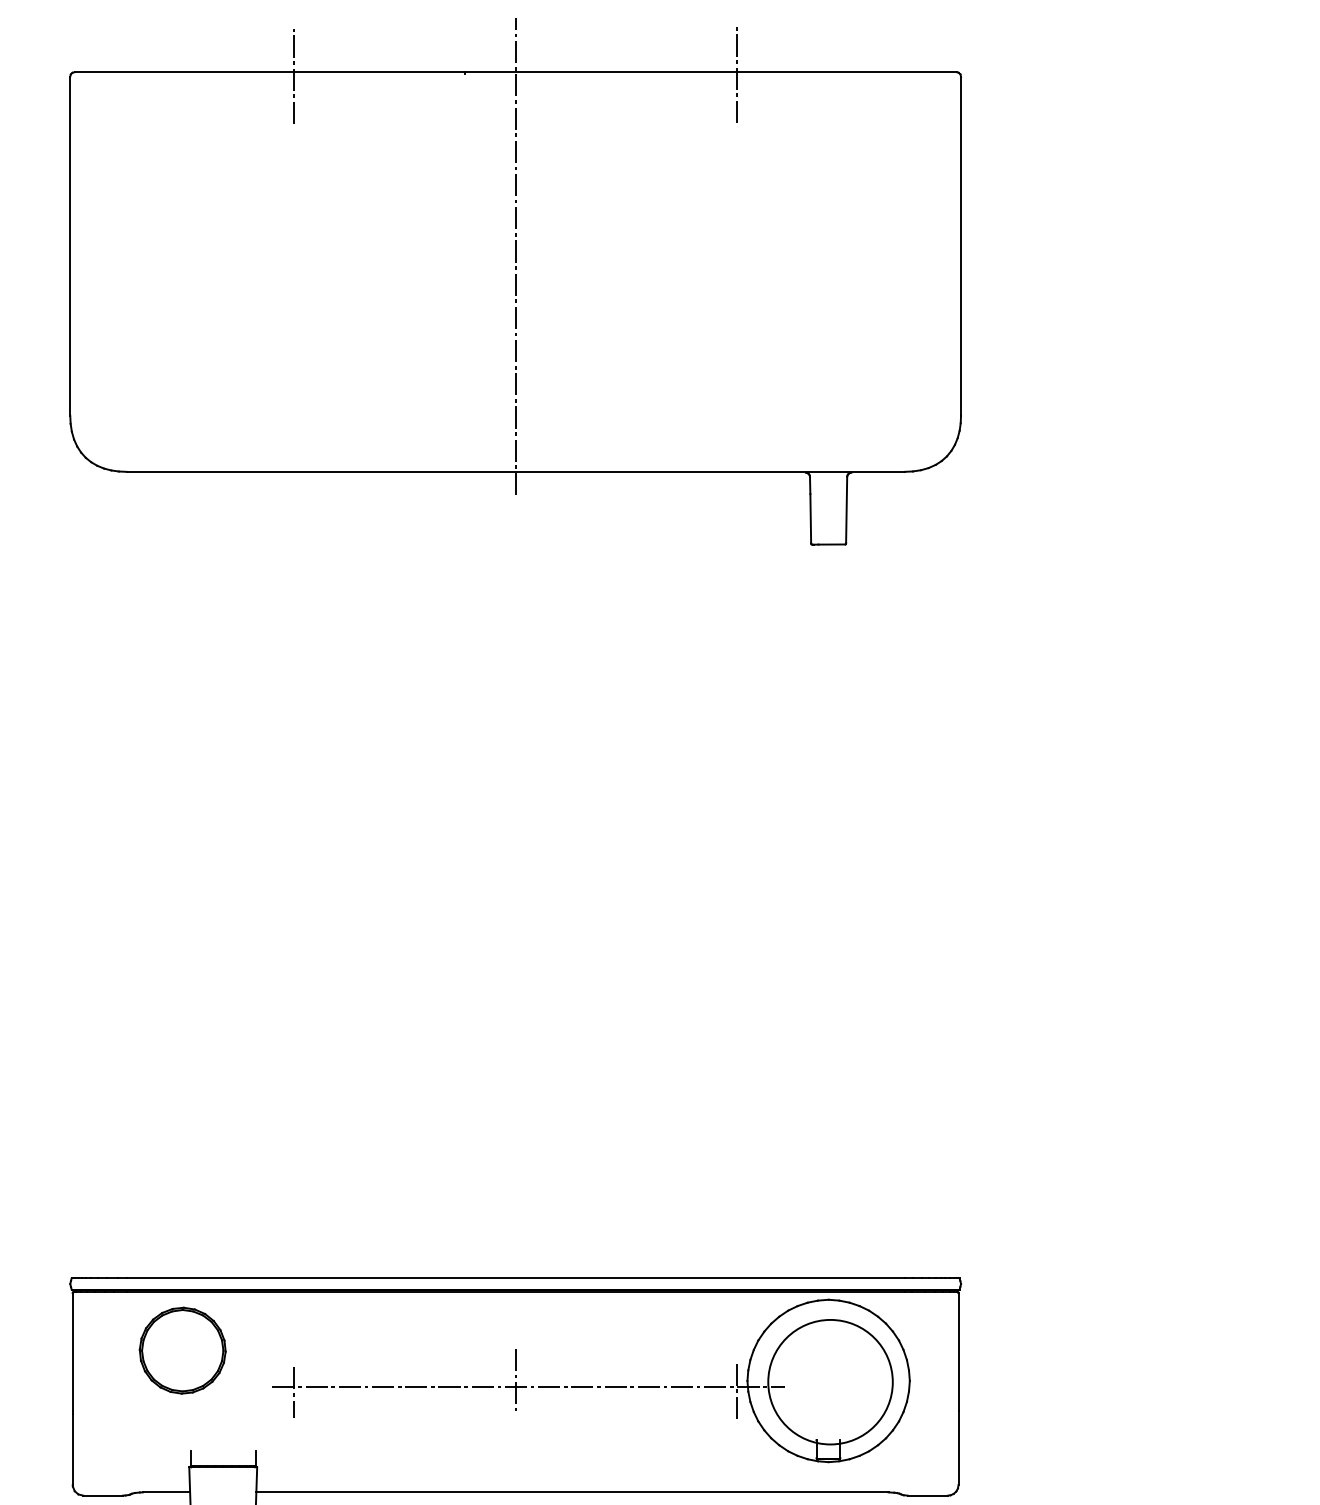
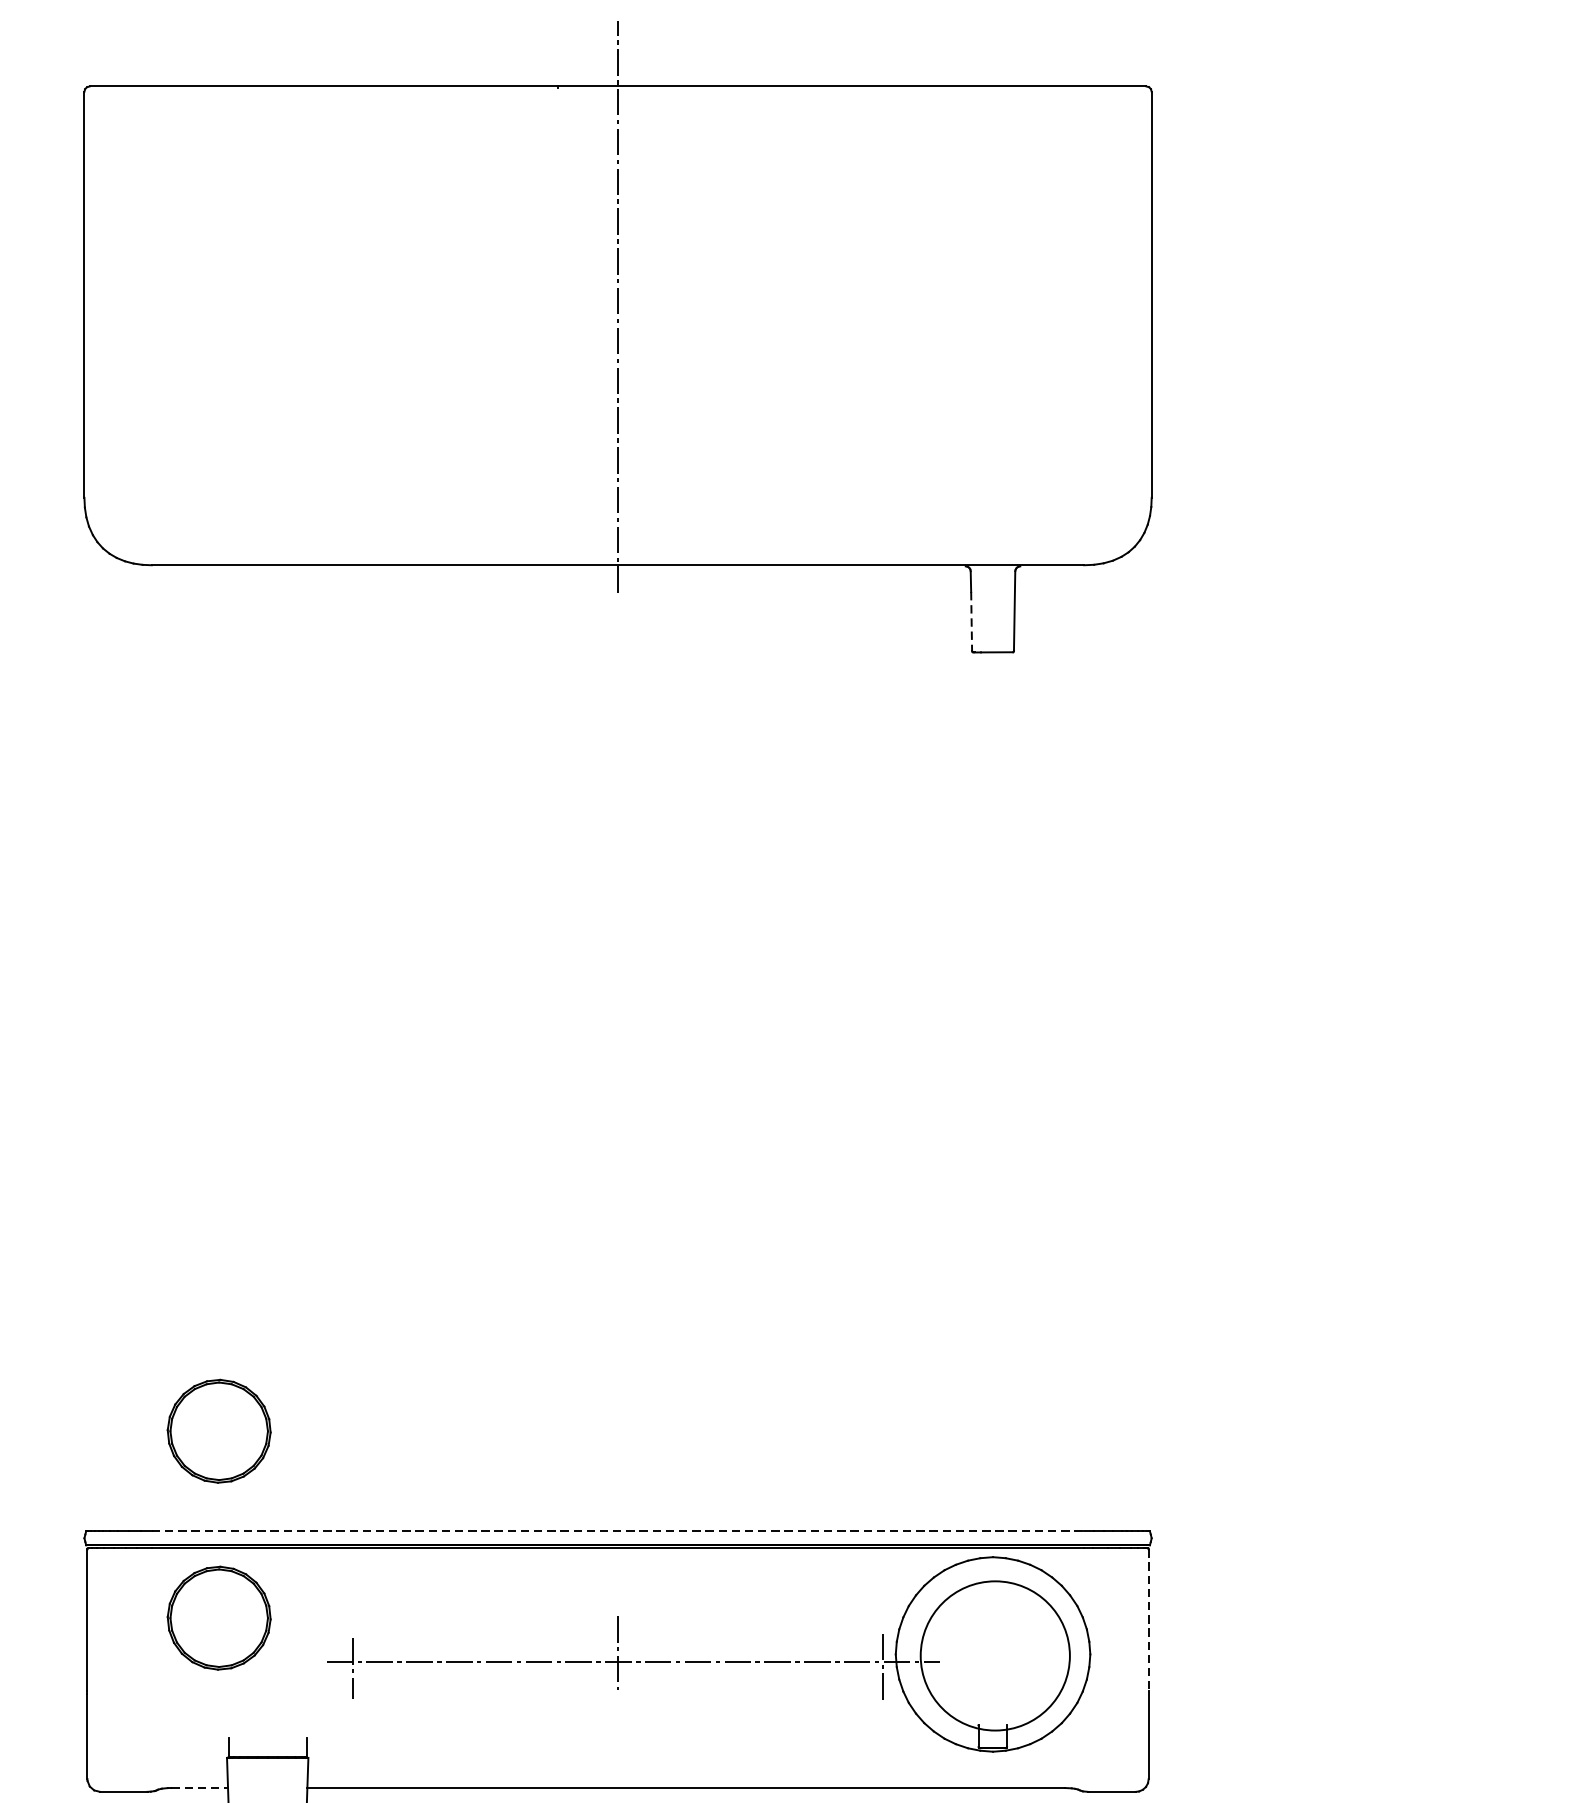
line: (737, 72) -> (883, 86), removed
line: (294, 76) -> (353, 91), removed
line: (810, 518) -> (971, 621), solid -> dashed
part: (182, 1194) -> (218, 1431), added
line: (516, 1278) -> (619, 1531), solid -> dashed
line: (958, 1352) -> (1148, 1620), solid -> dashed
line: (166, 1492) -> (199, 1788), solid -> dashed

